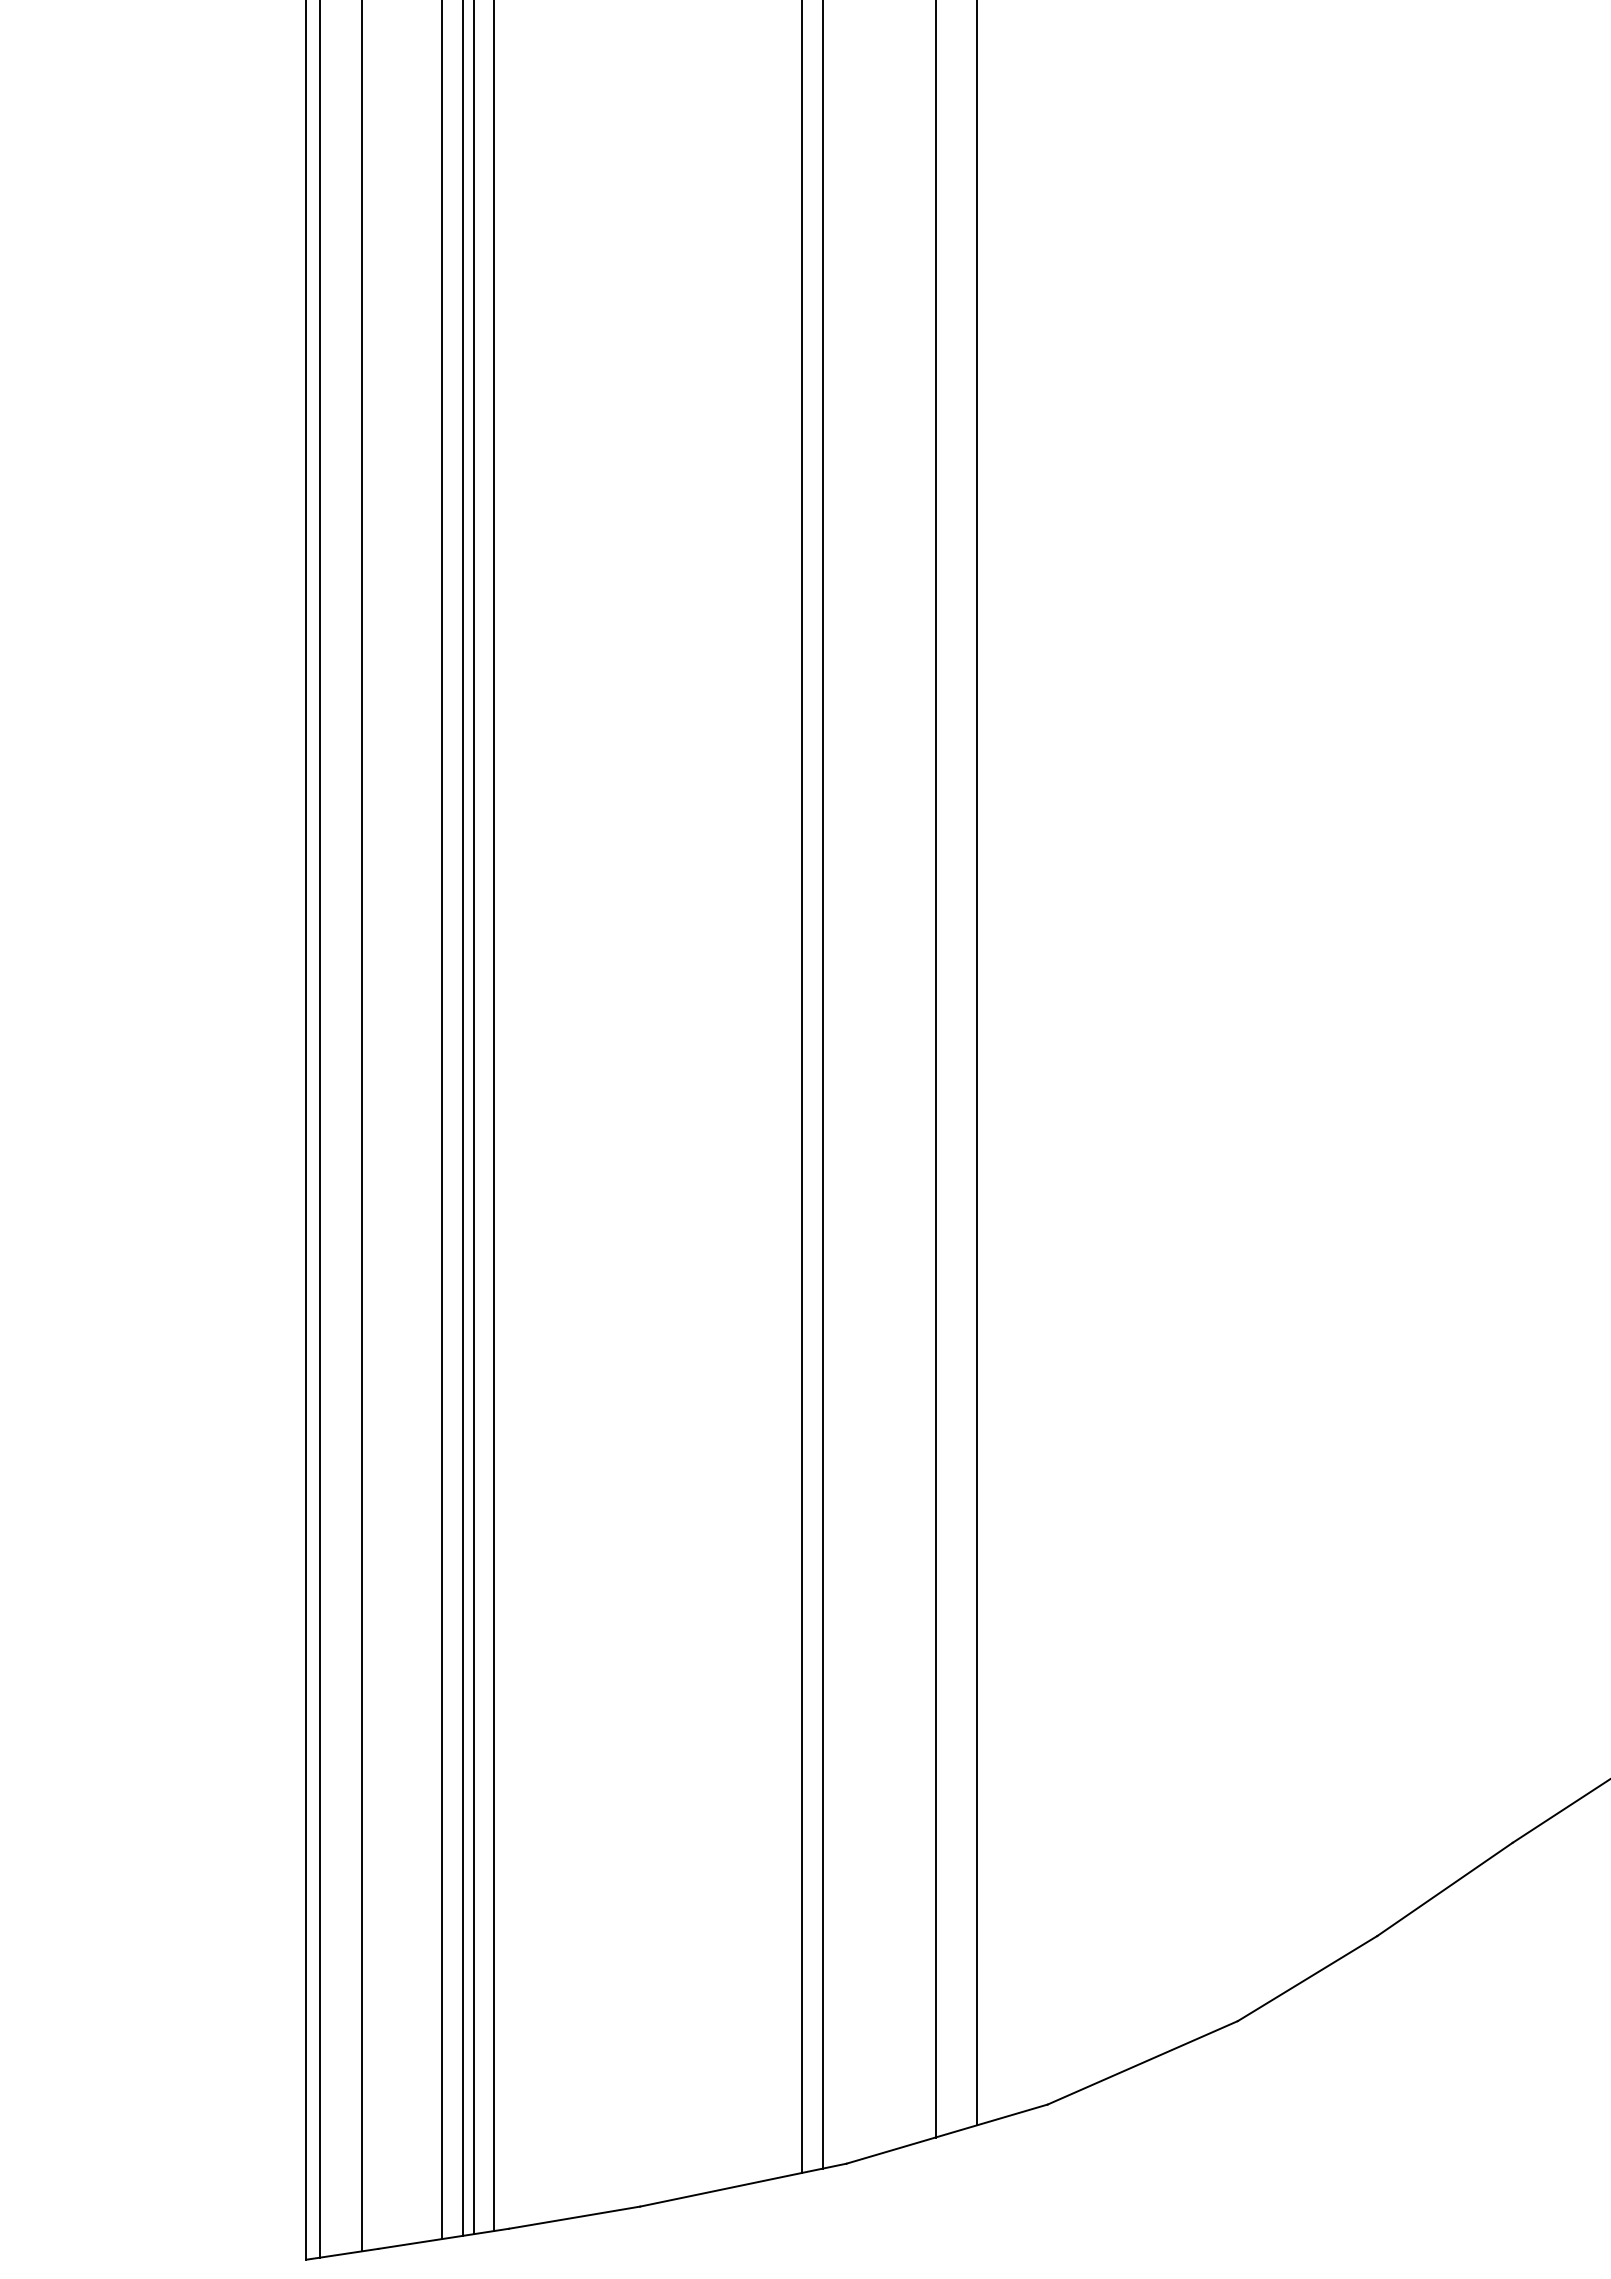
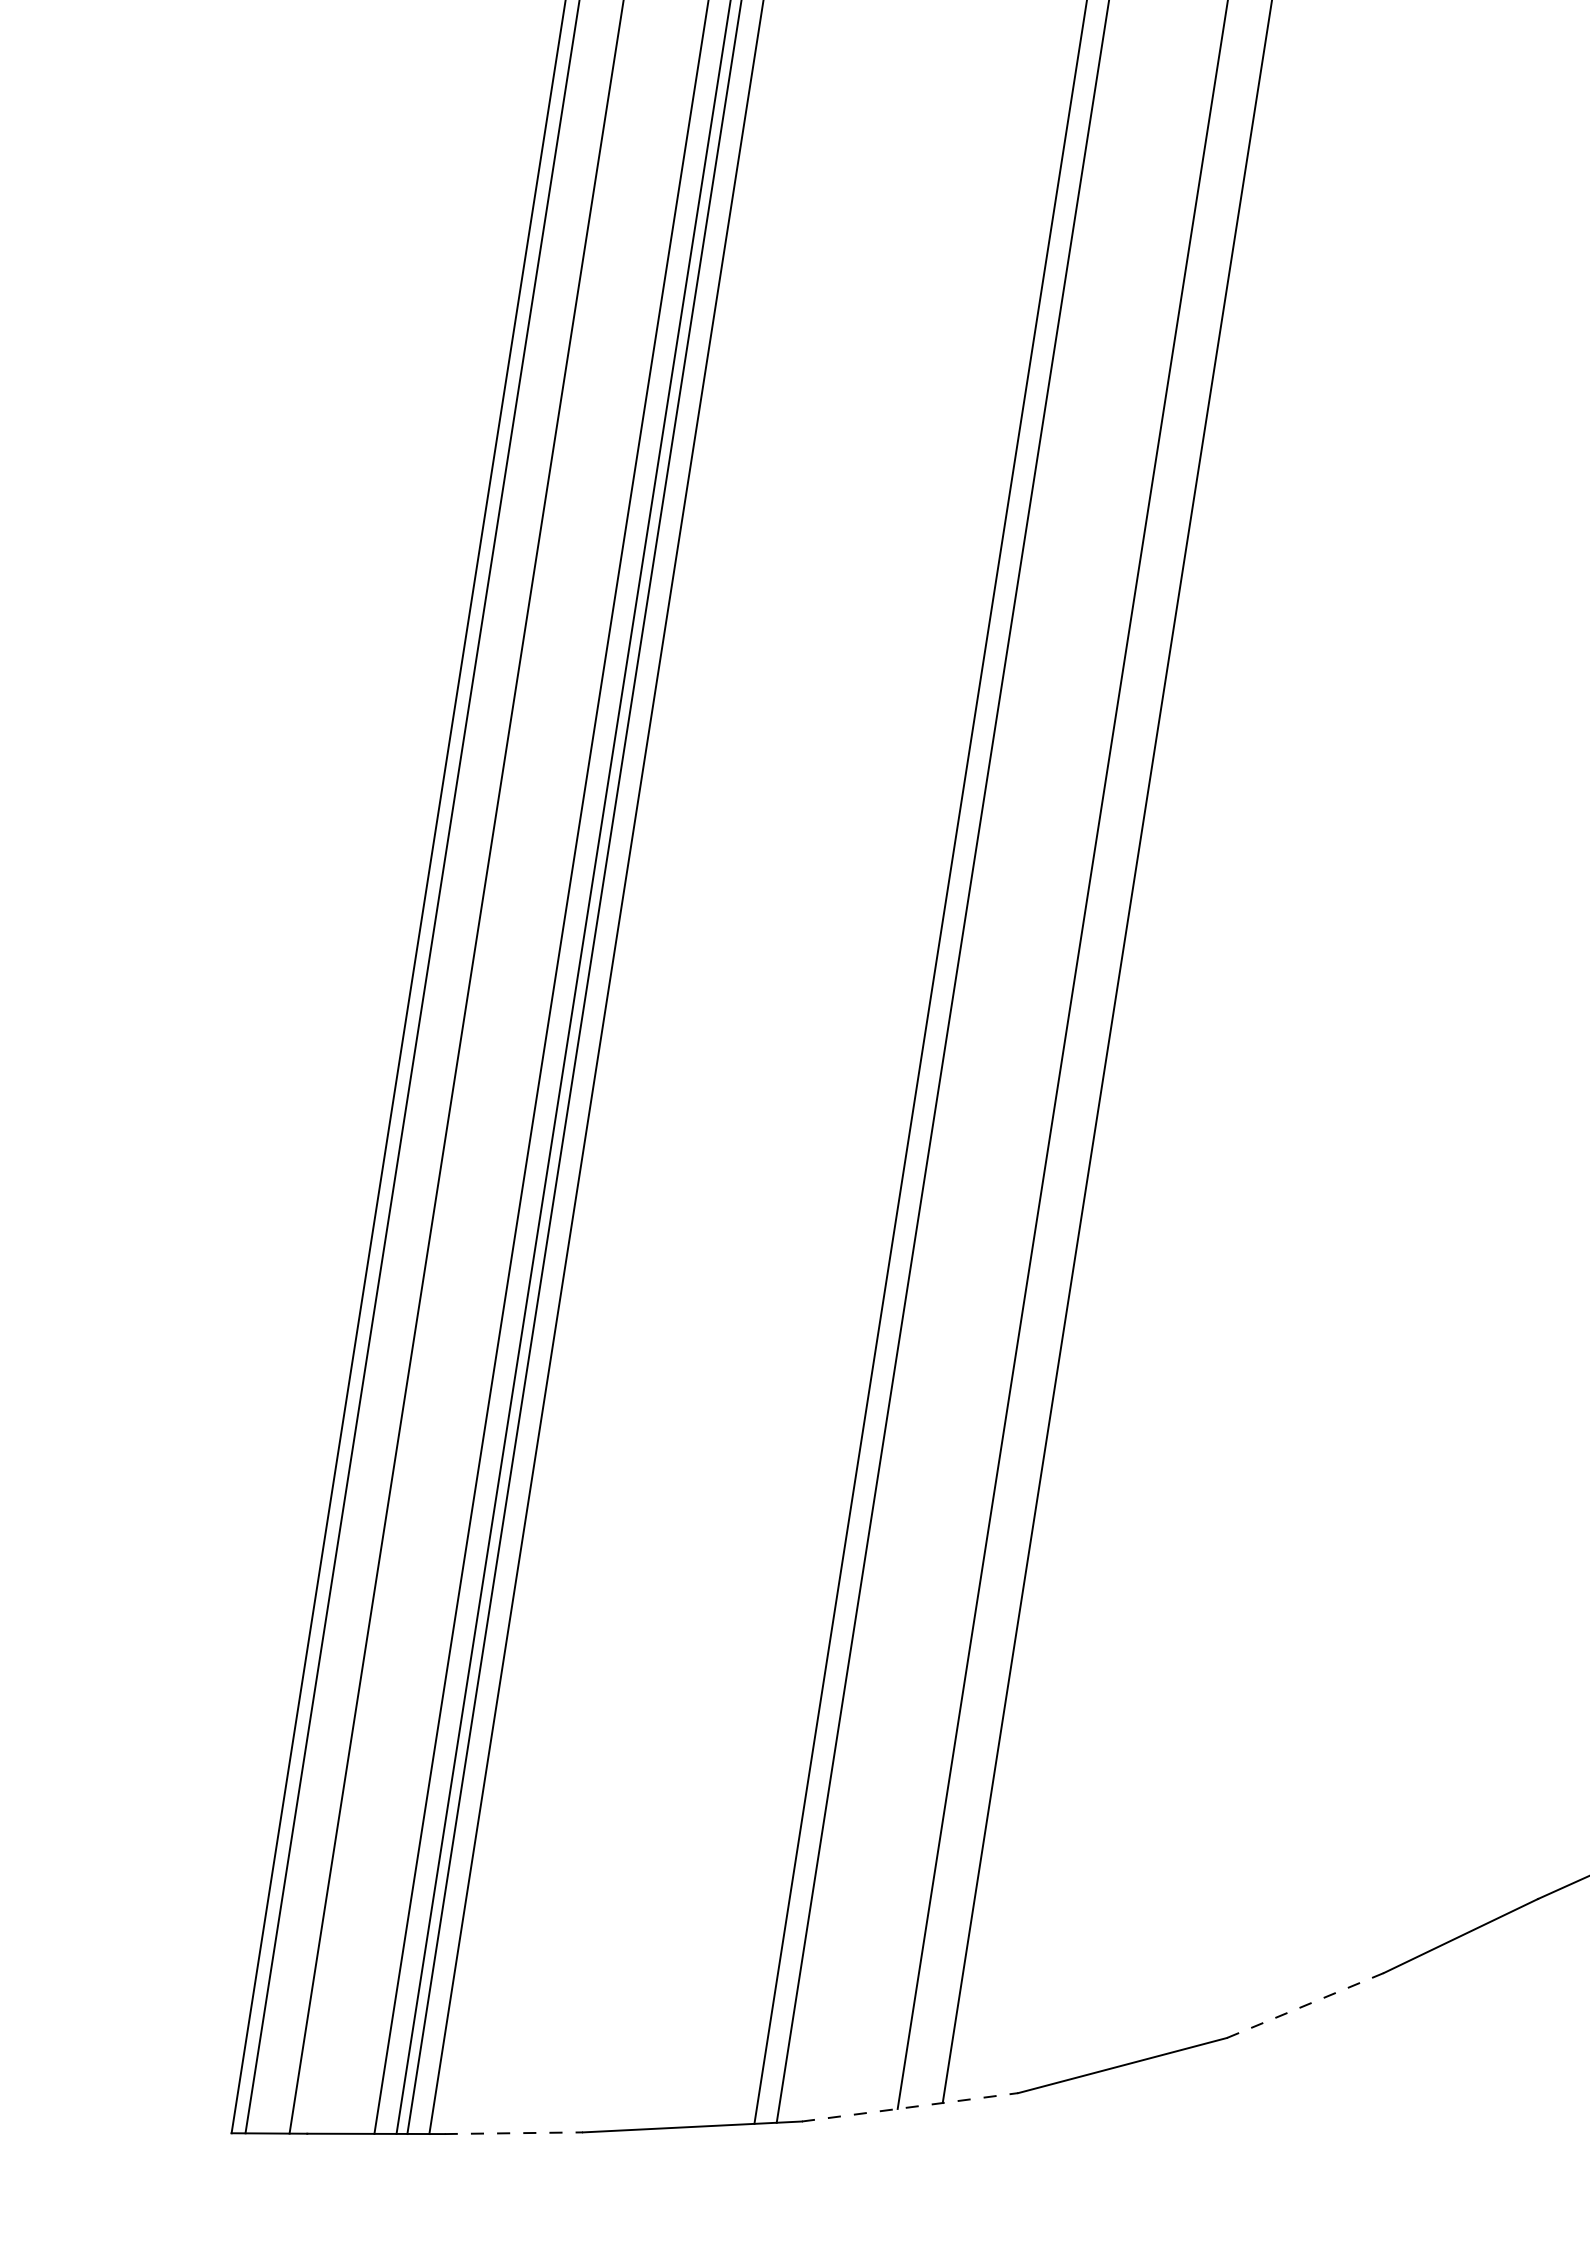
line: (1307, 1978) -> (1305, 2005), solid -> dashed
line: (947, 2134) -> (910, 2107), solid -> dashed
line: (575, 2217) -> (514, 2133), solid -> dashed

